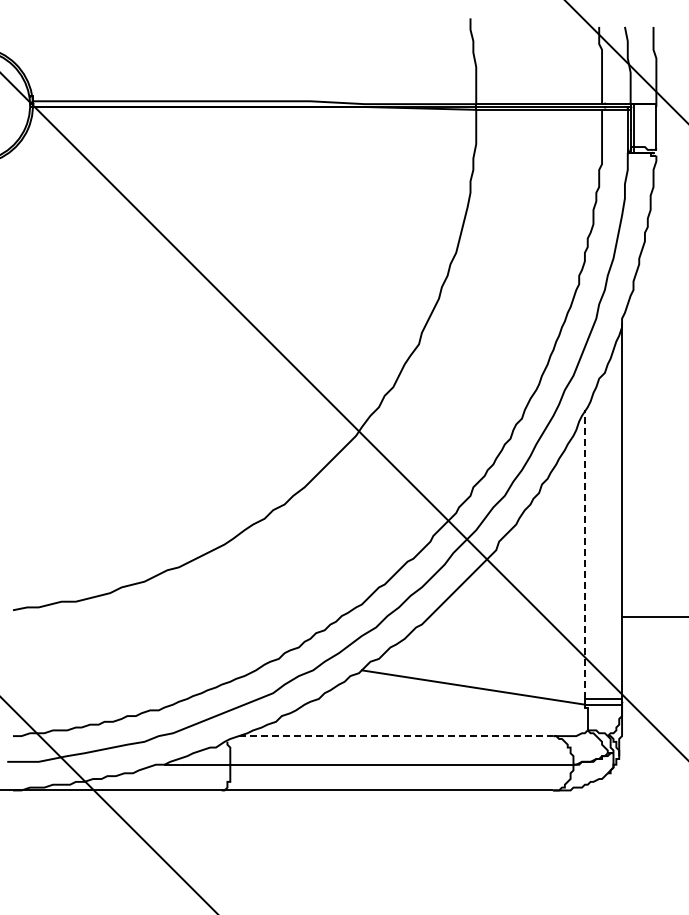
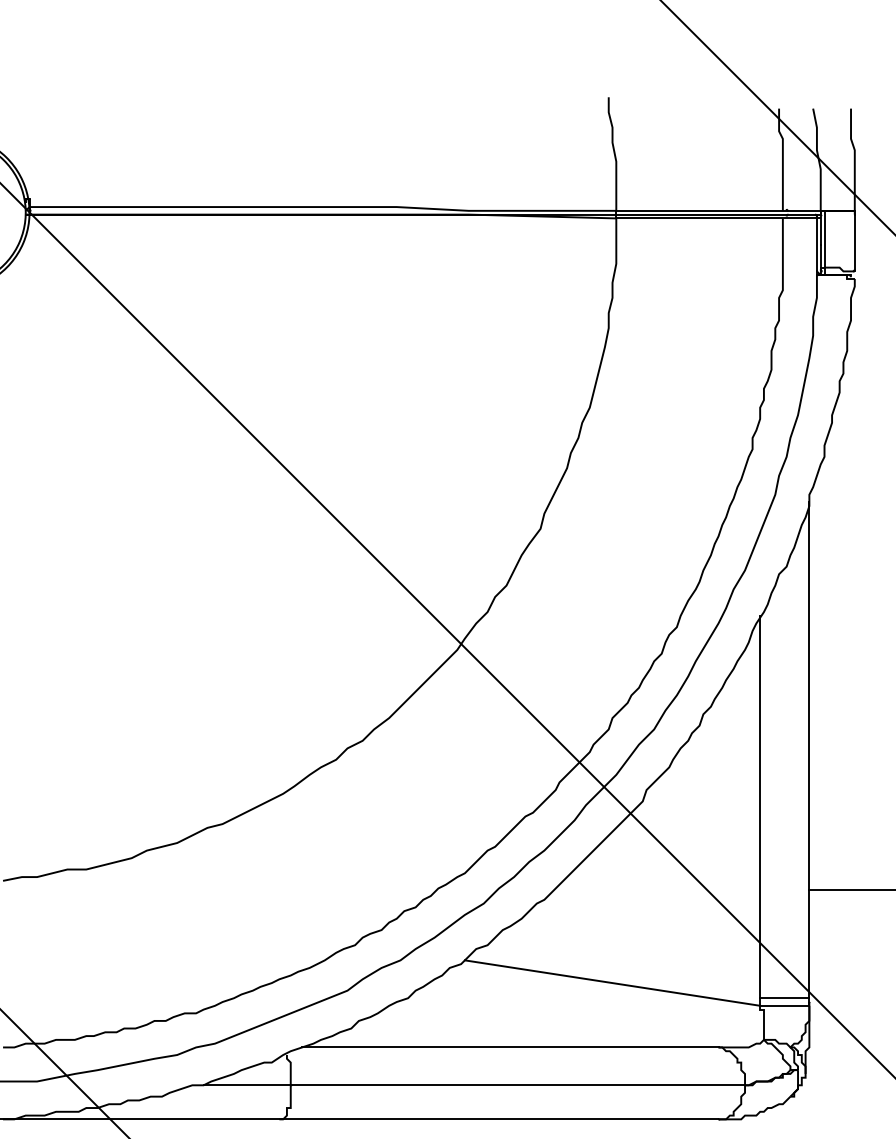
line: (584, 554) -> (759, 807), dashed -> solid
line: (396, 736) -> (510, 1047), dashed -> solid

